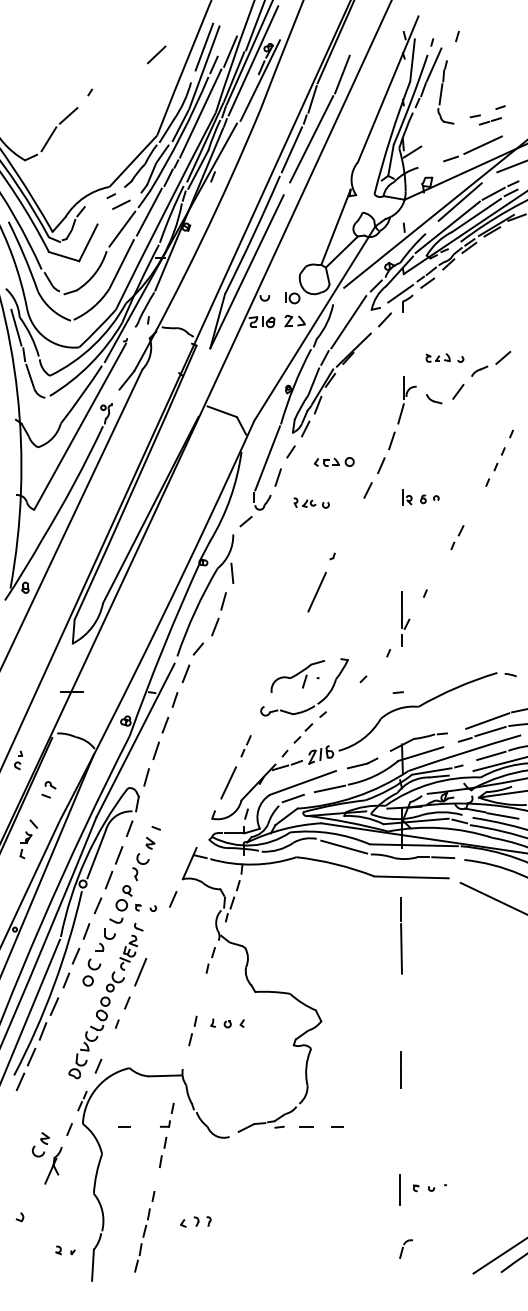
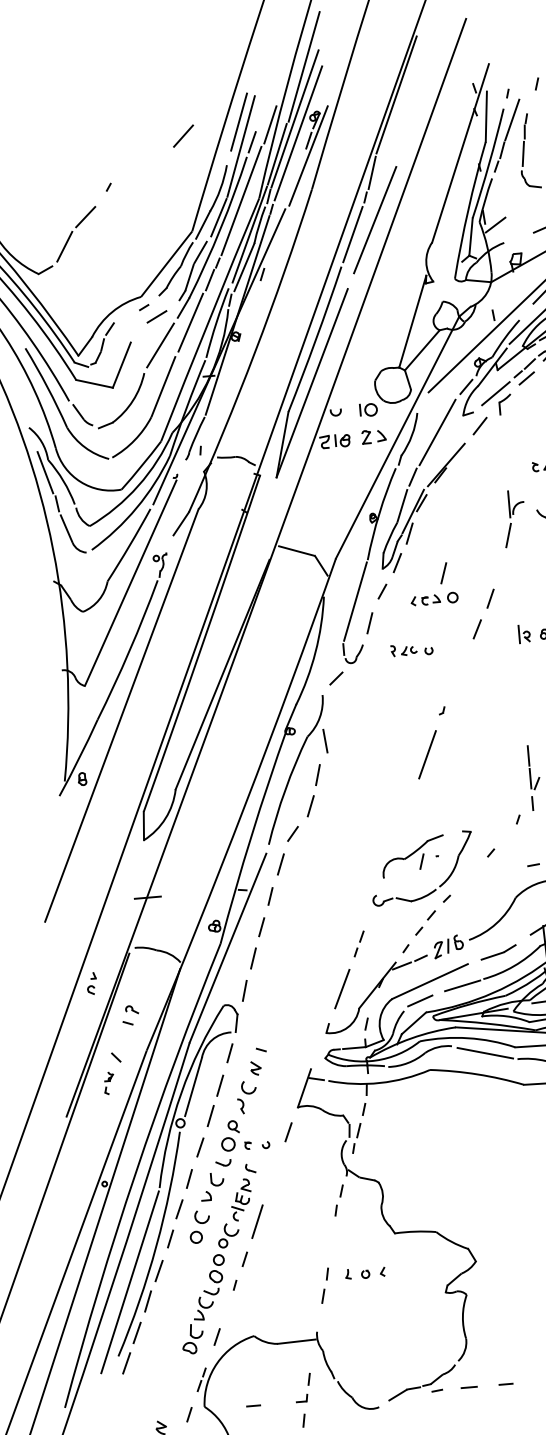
line: (342, 74) -> (405, 140), removed
line: (391, 440) -> (443, 572), moved
part: (25, 845) -> (108, 1083), size x0.7

